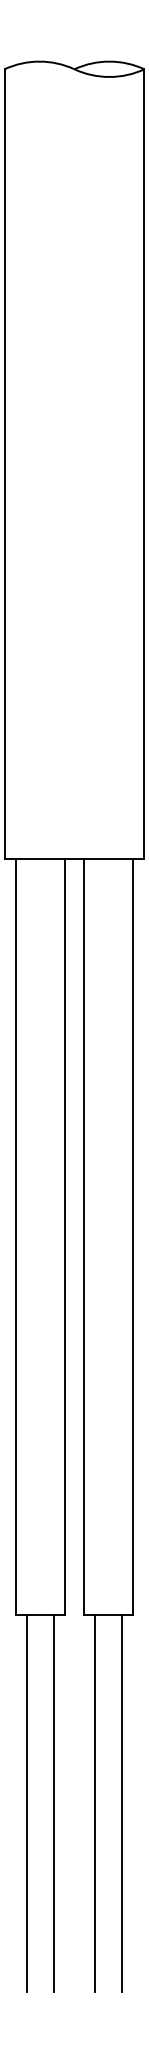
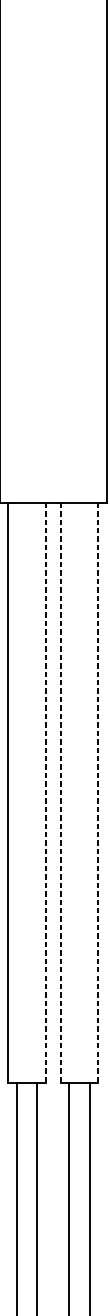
line: (65, 1236) -> (46, 792), solid -> dashed
line: (83, 1236) -> (60, 792), solid -> dashed
line: (133, 1236) -> (98, 792), solid -> dashed

